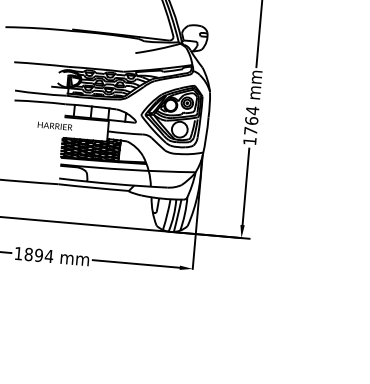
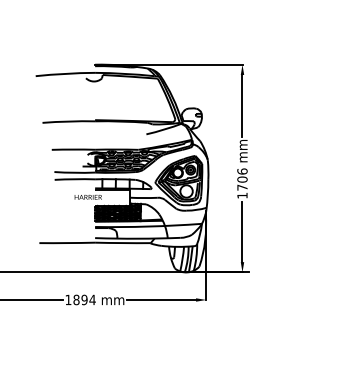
text: (252, 115) -> (242, 175), 1764 -> 1706

